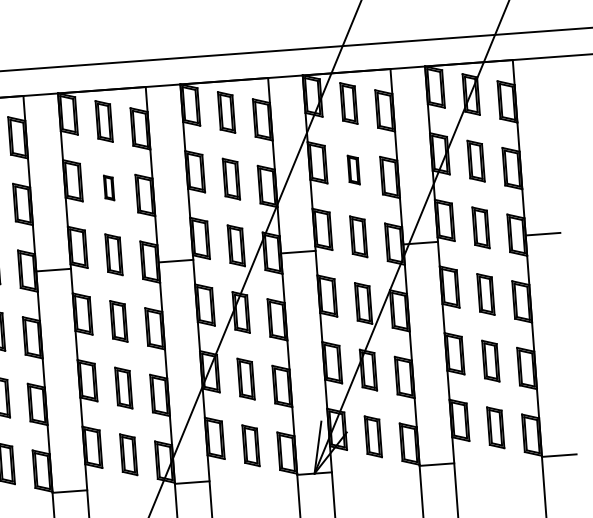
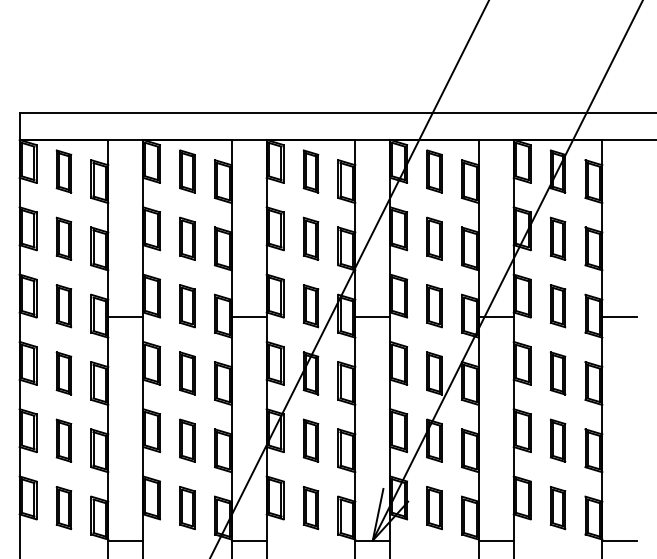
part: (353, 169) -> (434, 238), size x1.43
part: (109, 187) -> (187, 238), size x1.67

